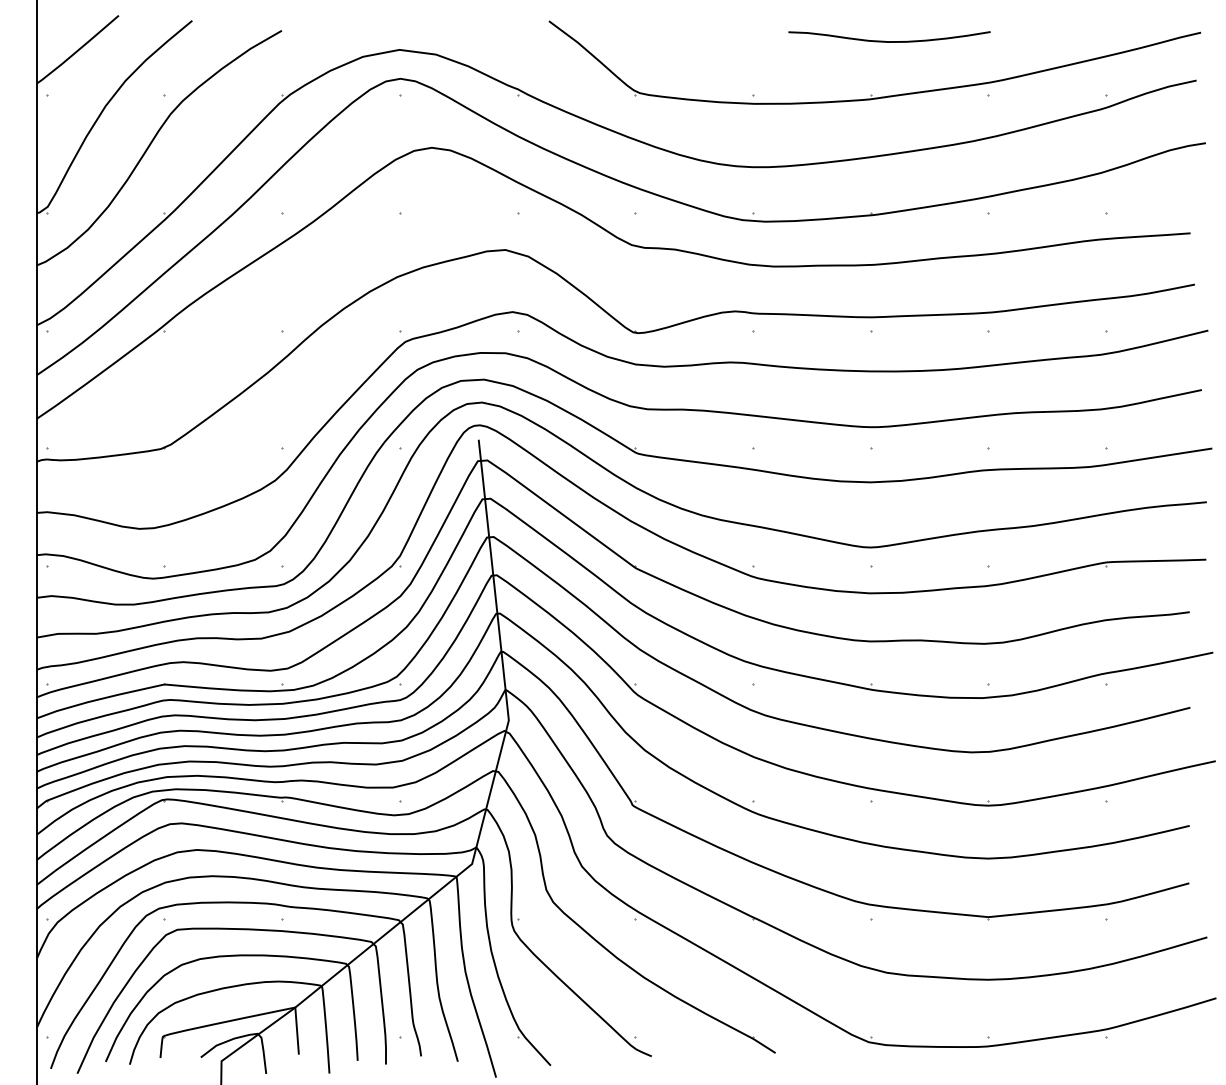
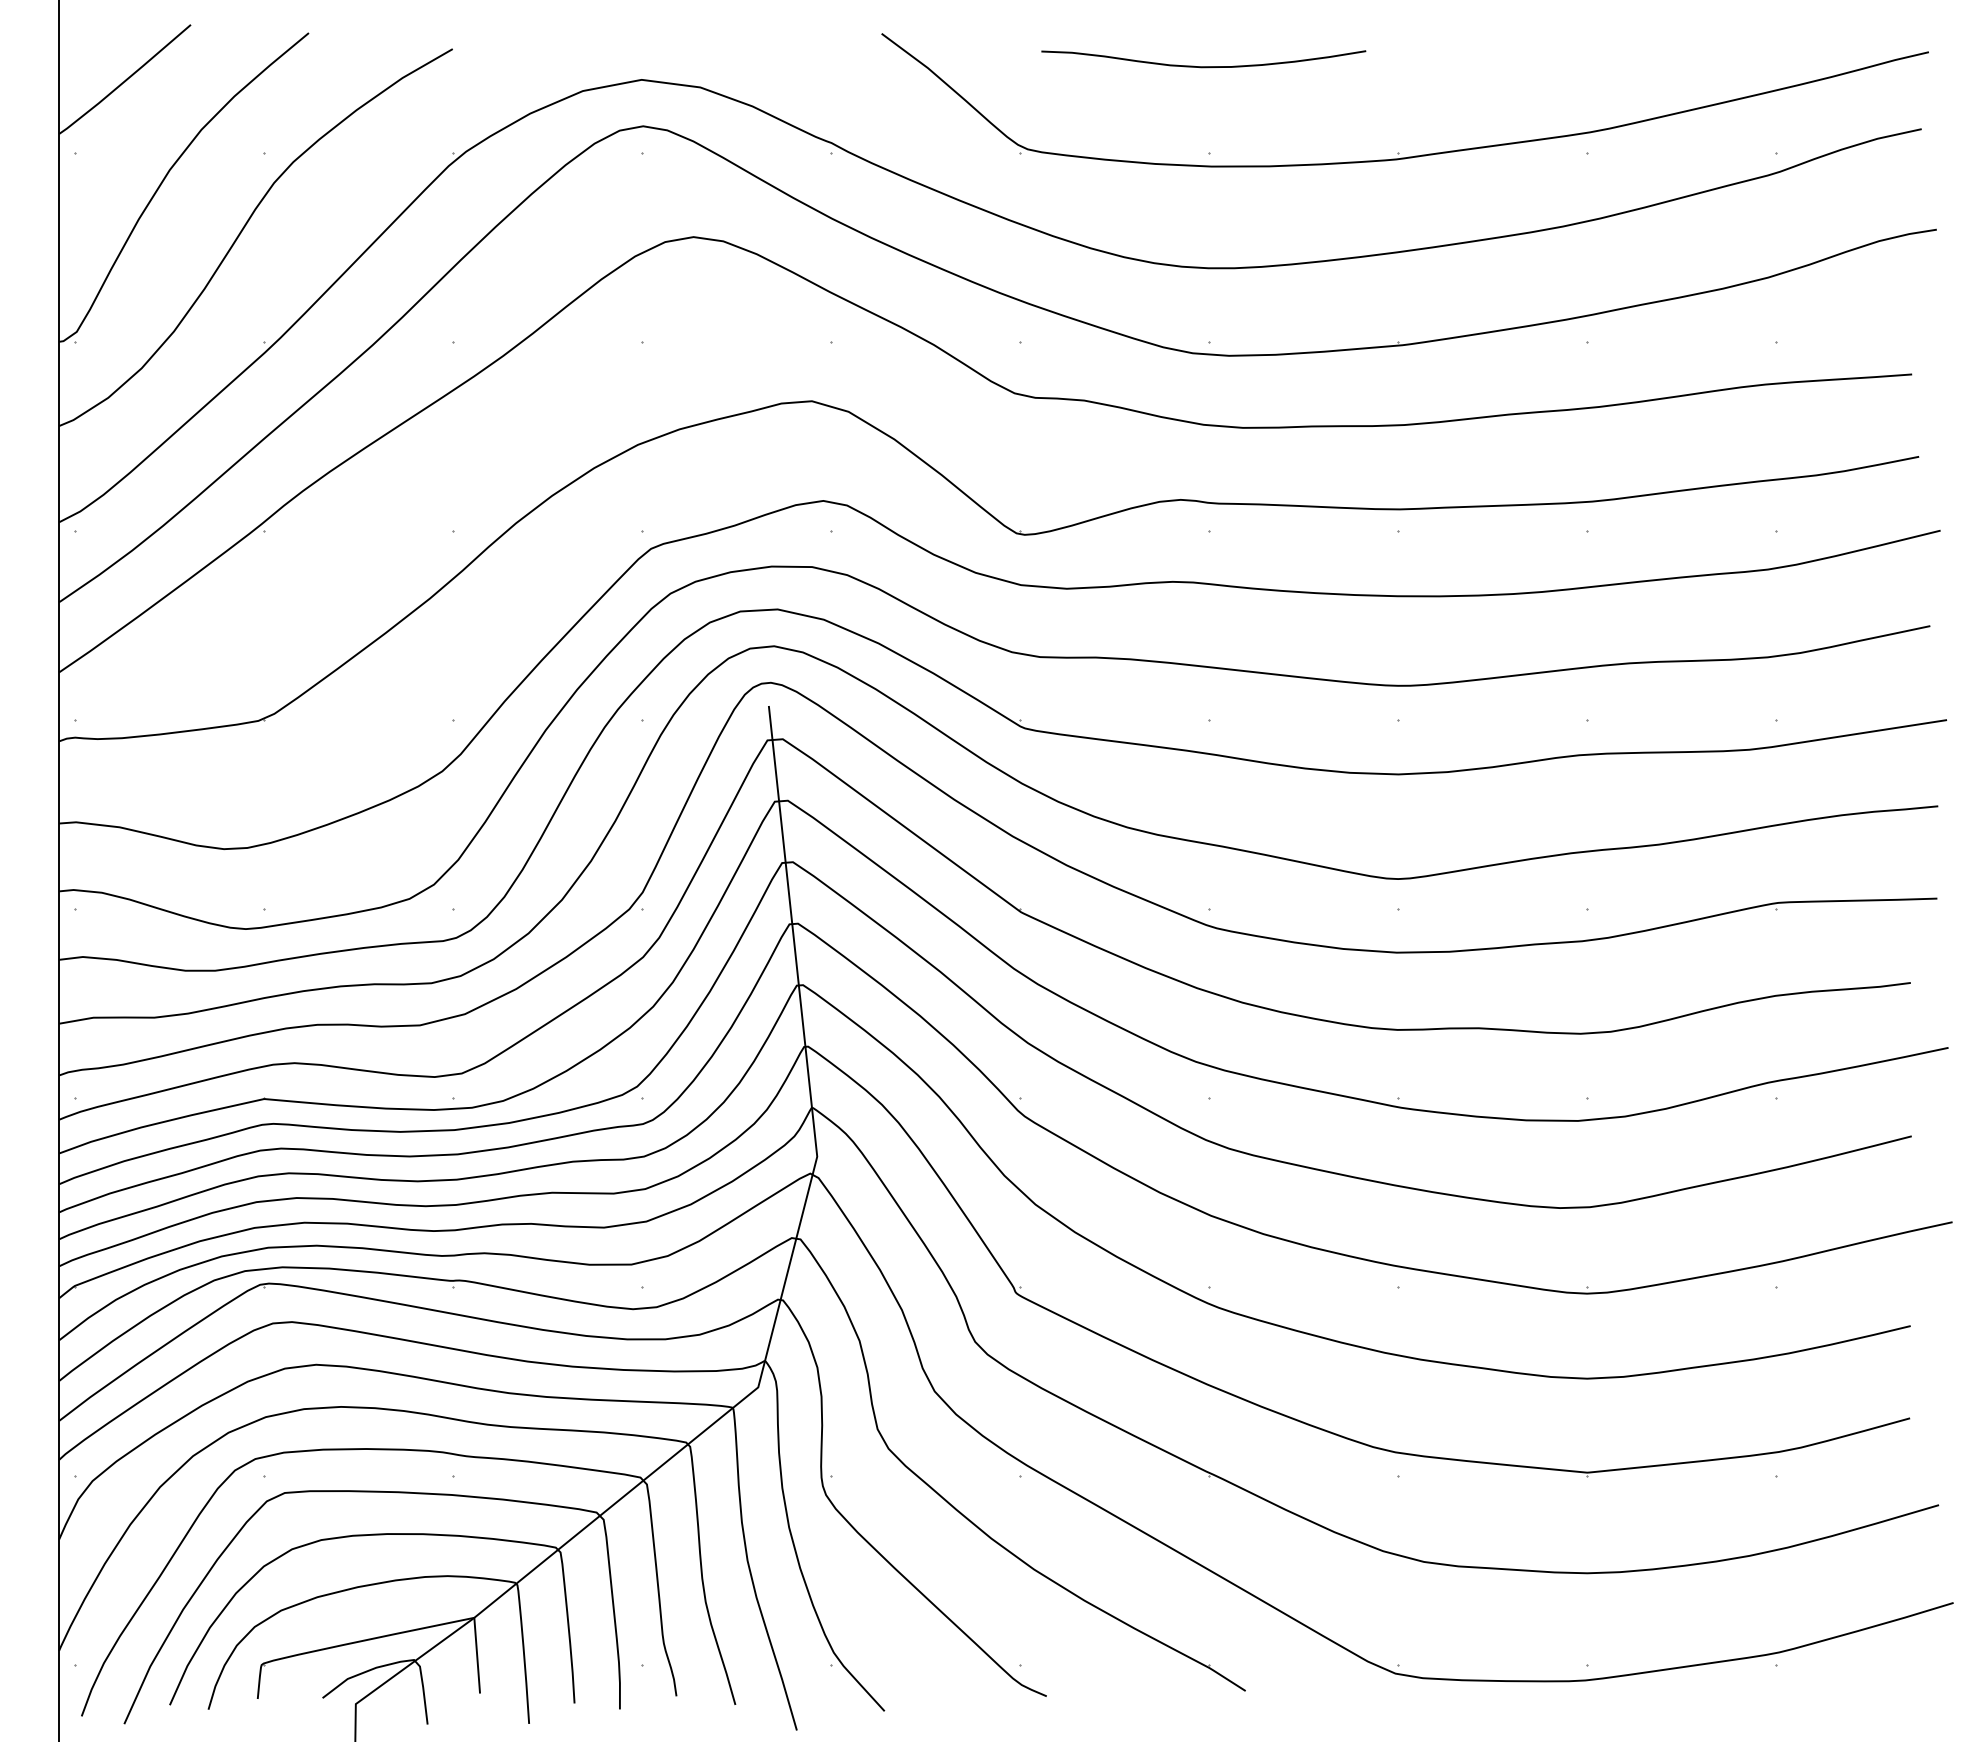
curve: (889, 41) -> (1203, 66), moved

